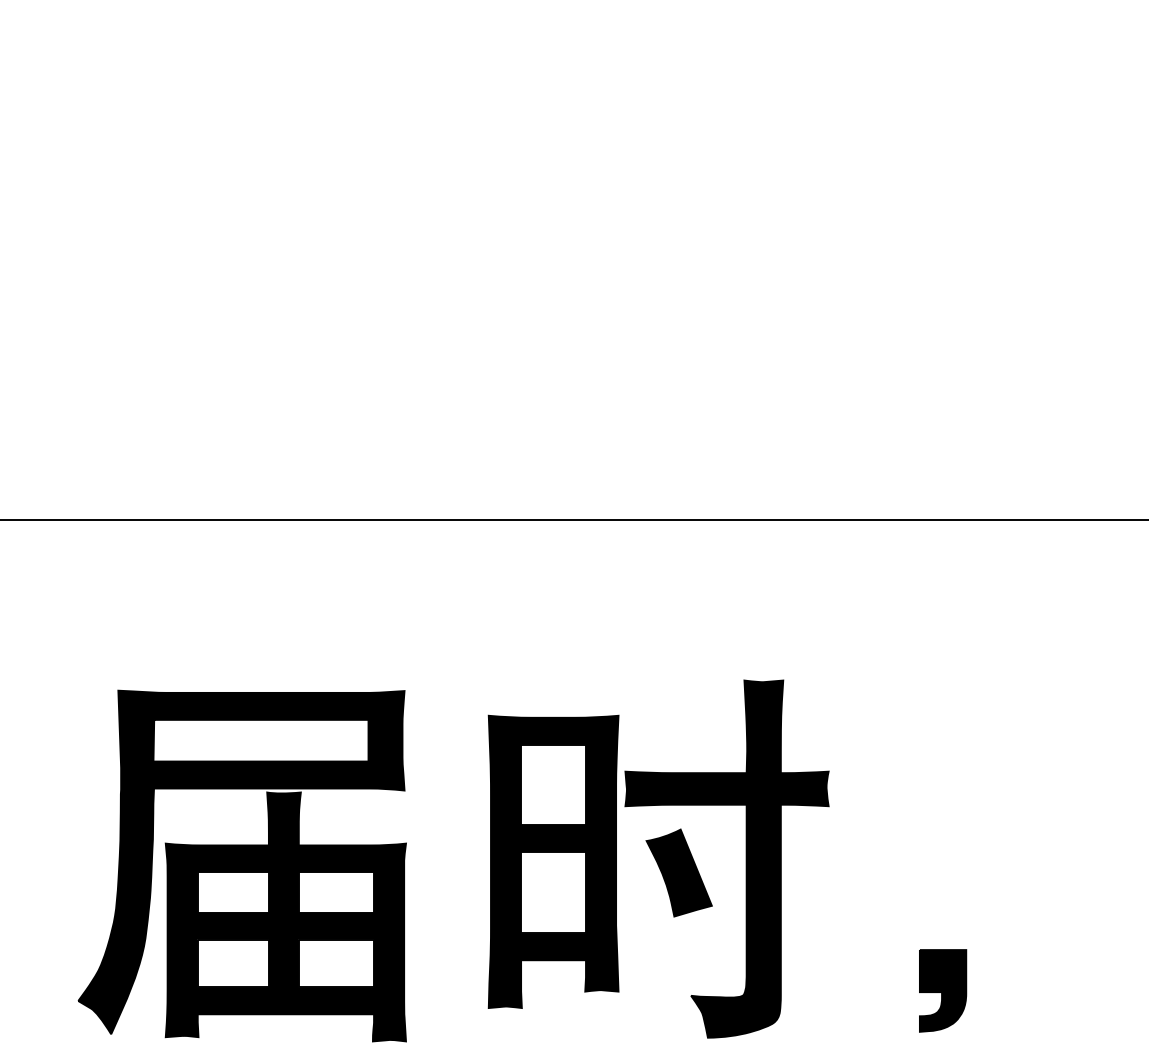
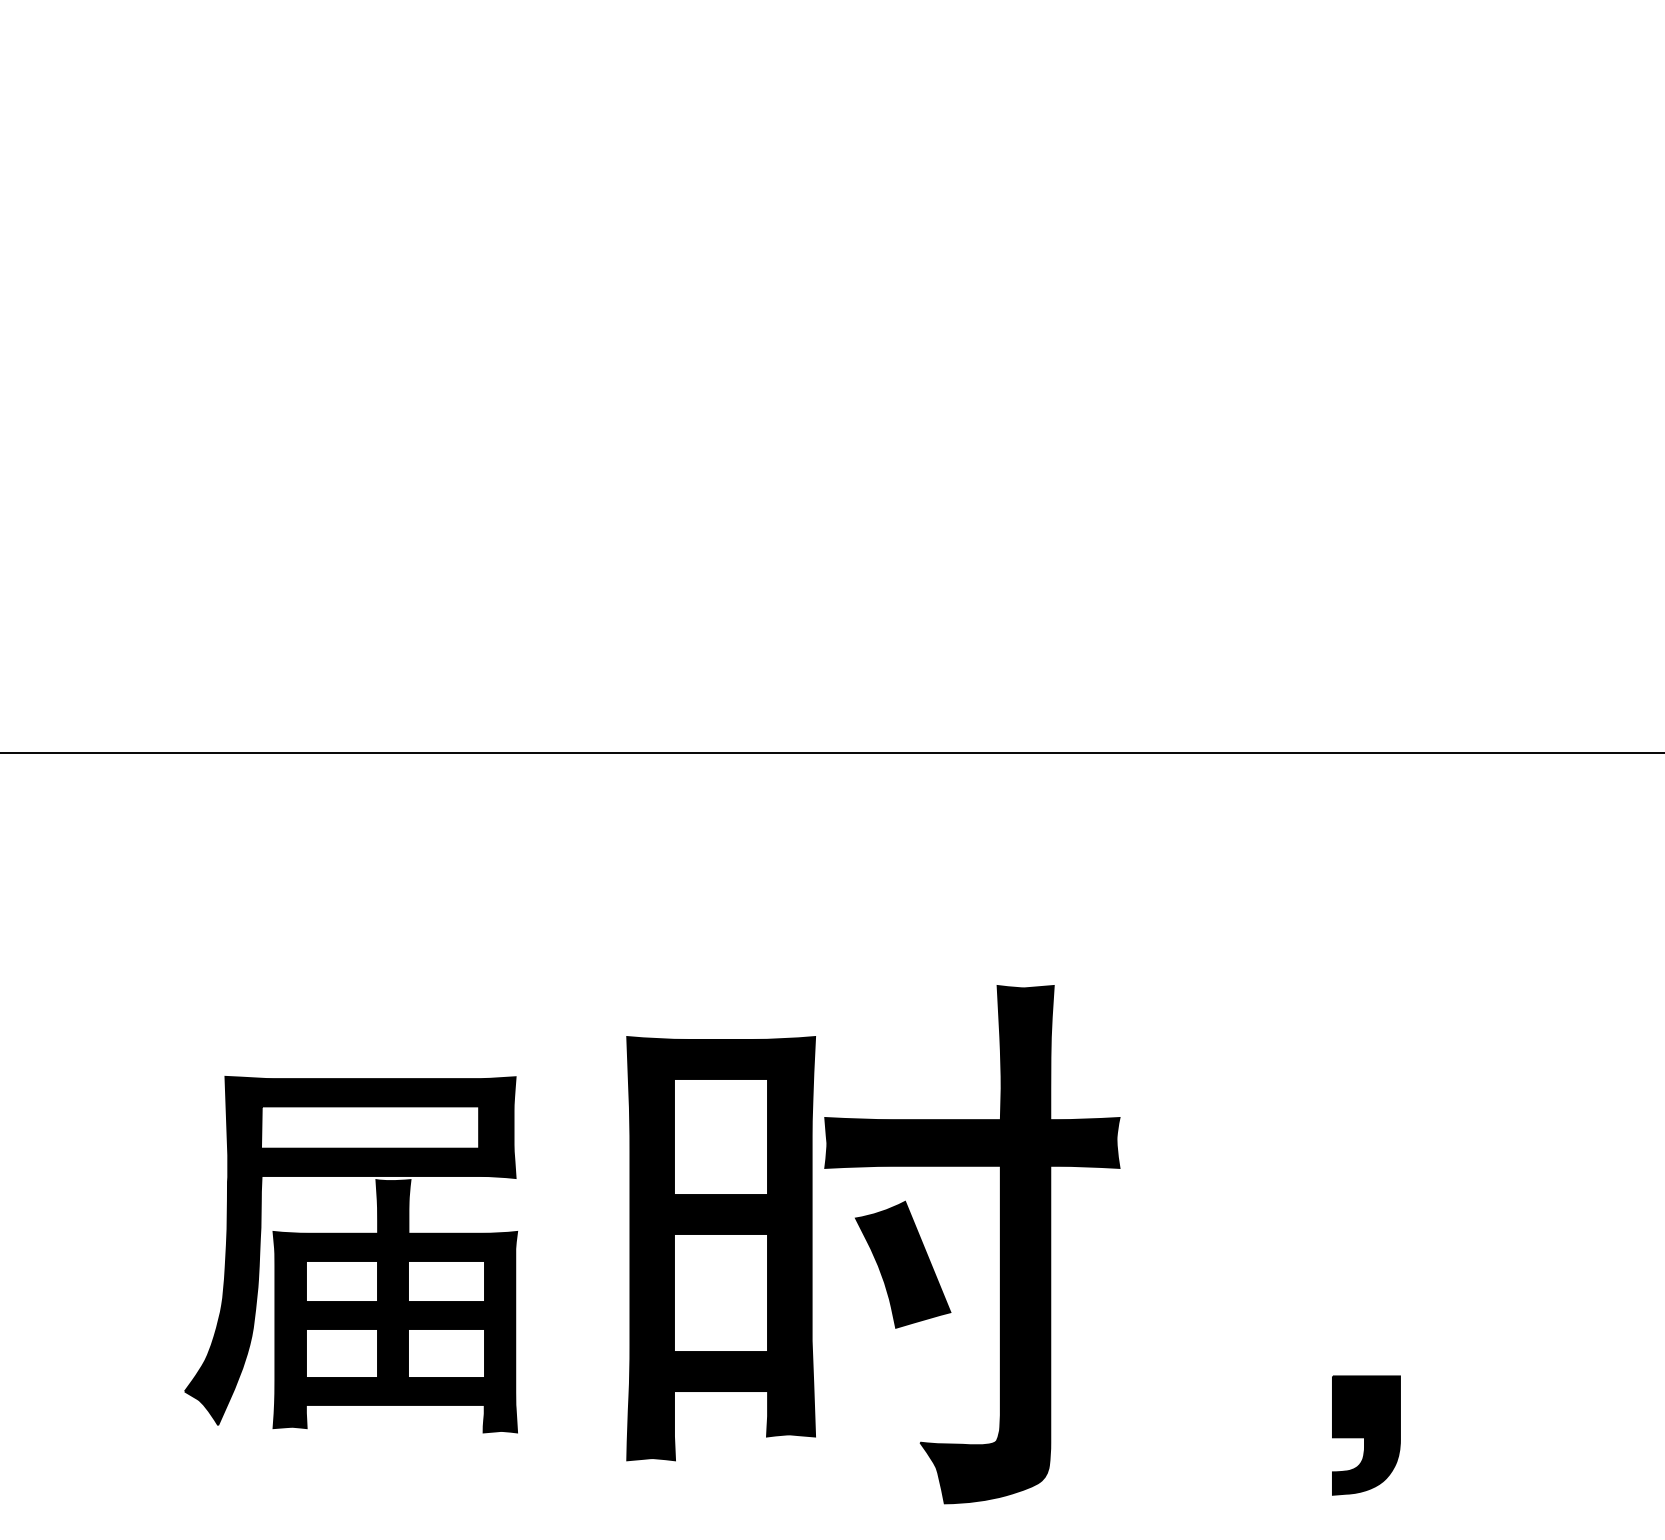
part: (658, 858) -> (873, 1243), moved
part: (241, 865) -> (350, 1253), size x0.7

